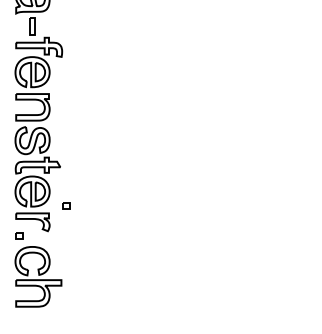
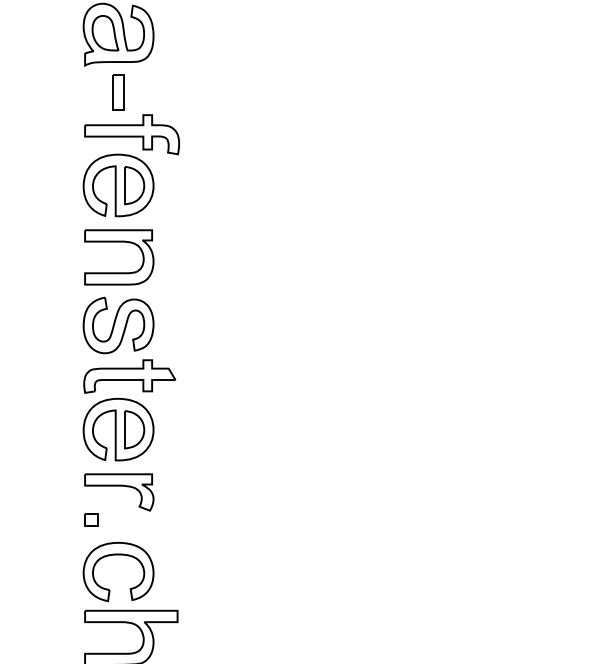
part: (66, 205) -> (187, 458), removed

